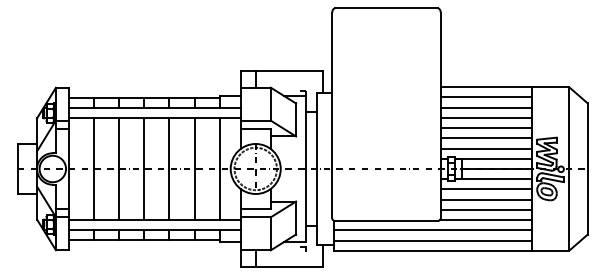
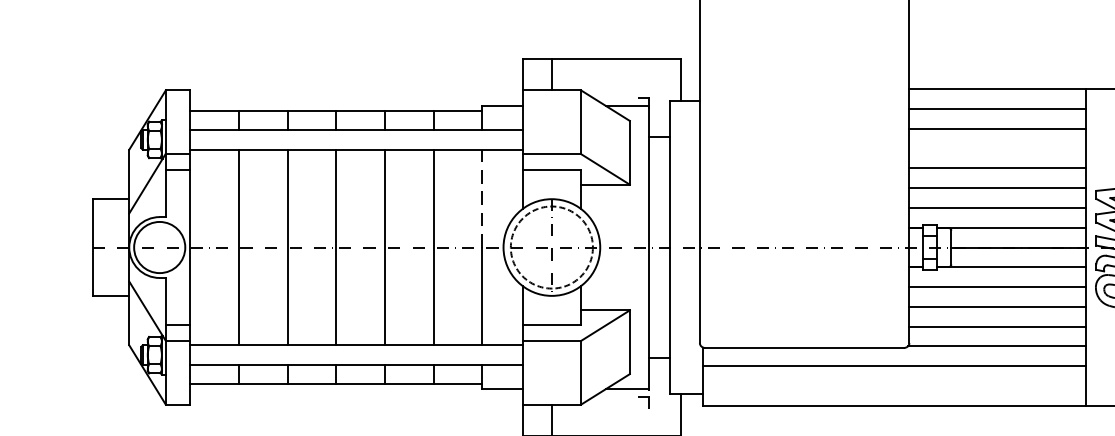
line: (486, 117) -> (997, 147), removed
line: (219, 143) -> (481, 198), solid -> dashed
line: (433, 240) -> (895, 385), removed

